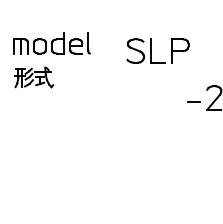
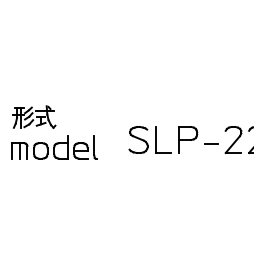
part: (52, 43) -> (54, 147), moved
part: (151, 50) -> (156, 139), moved

